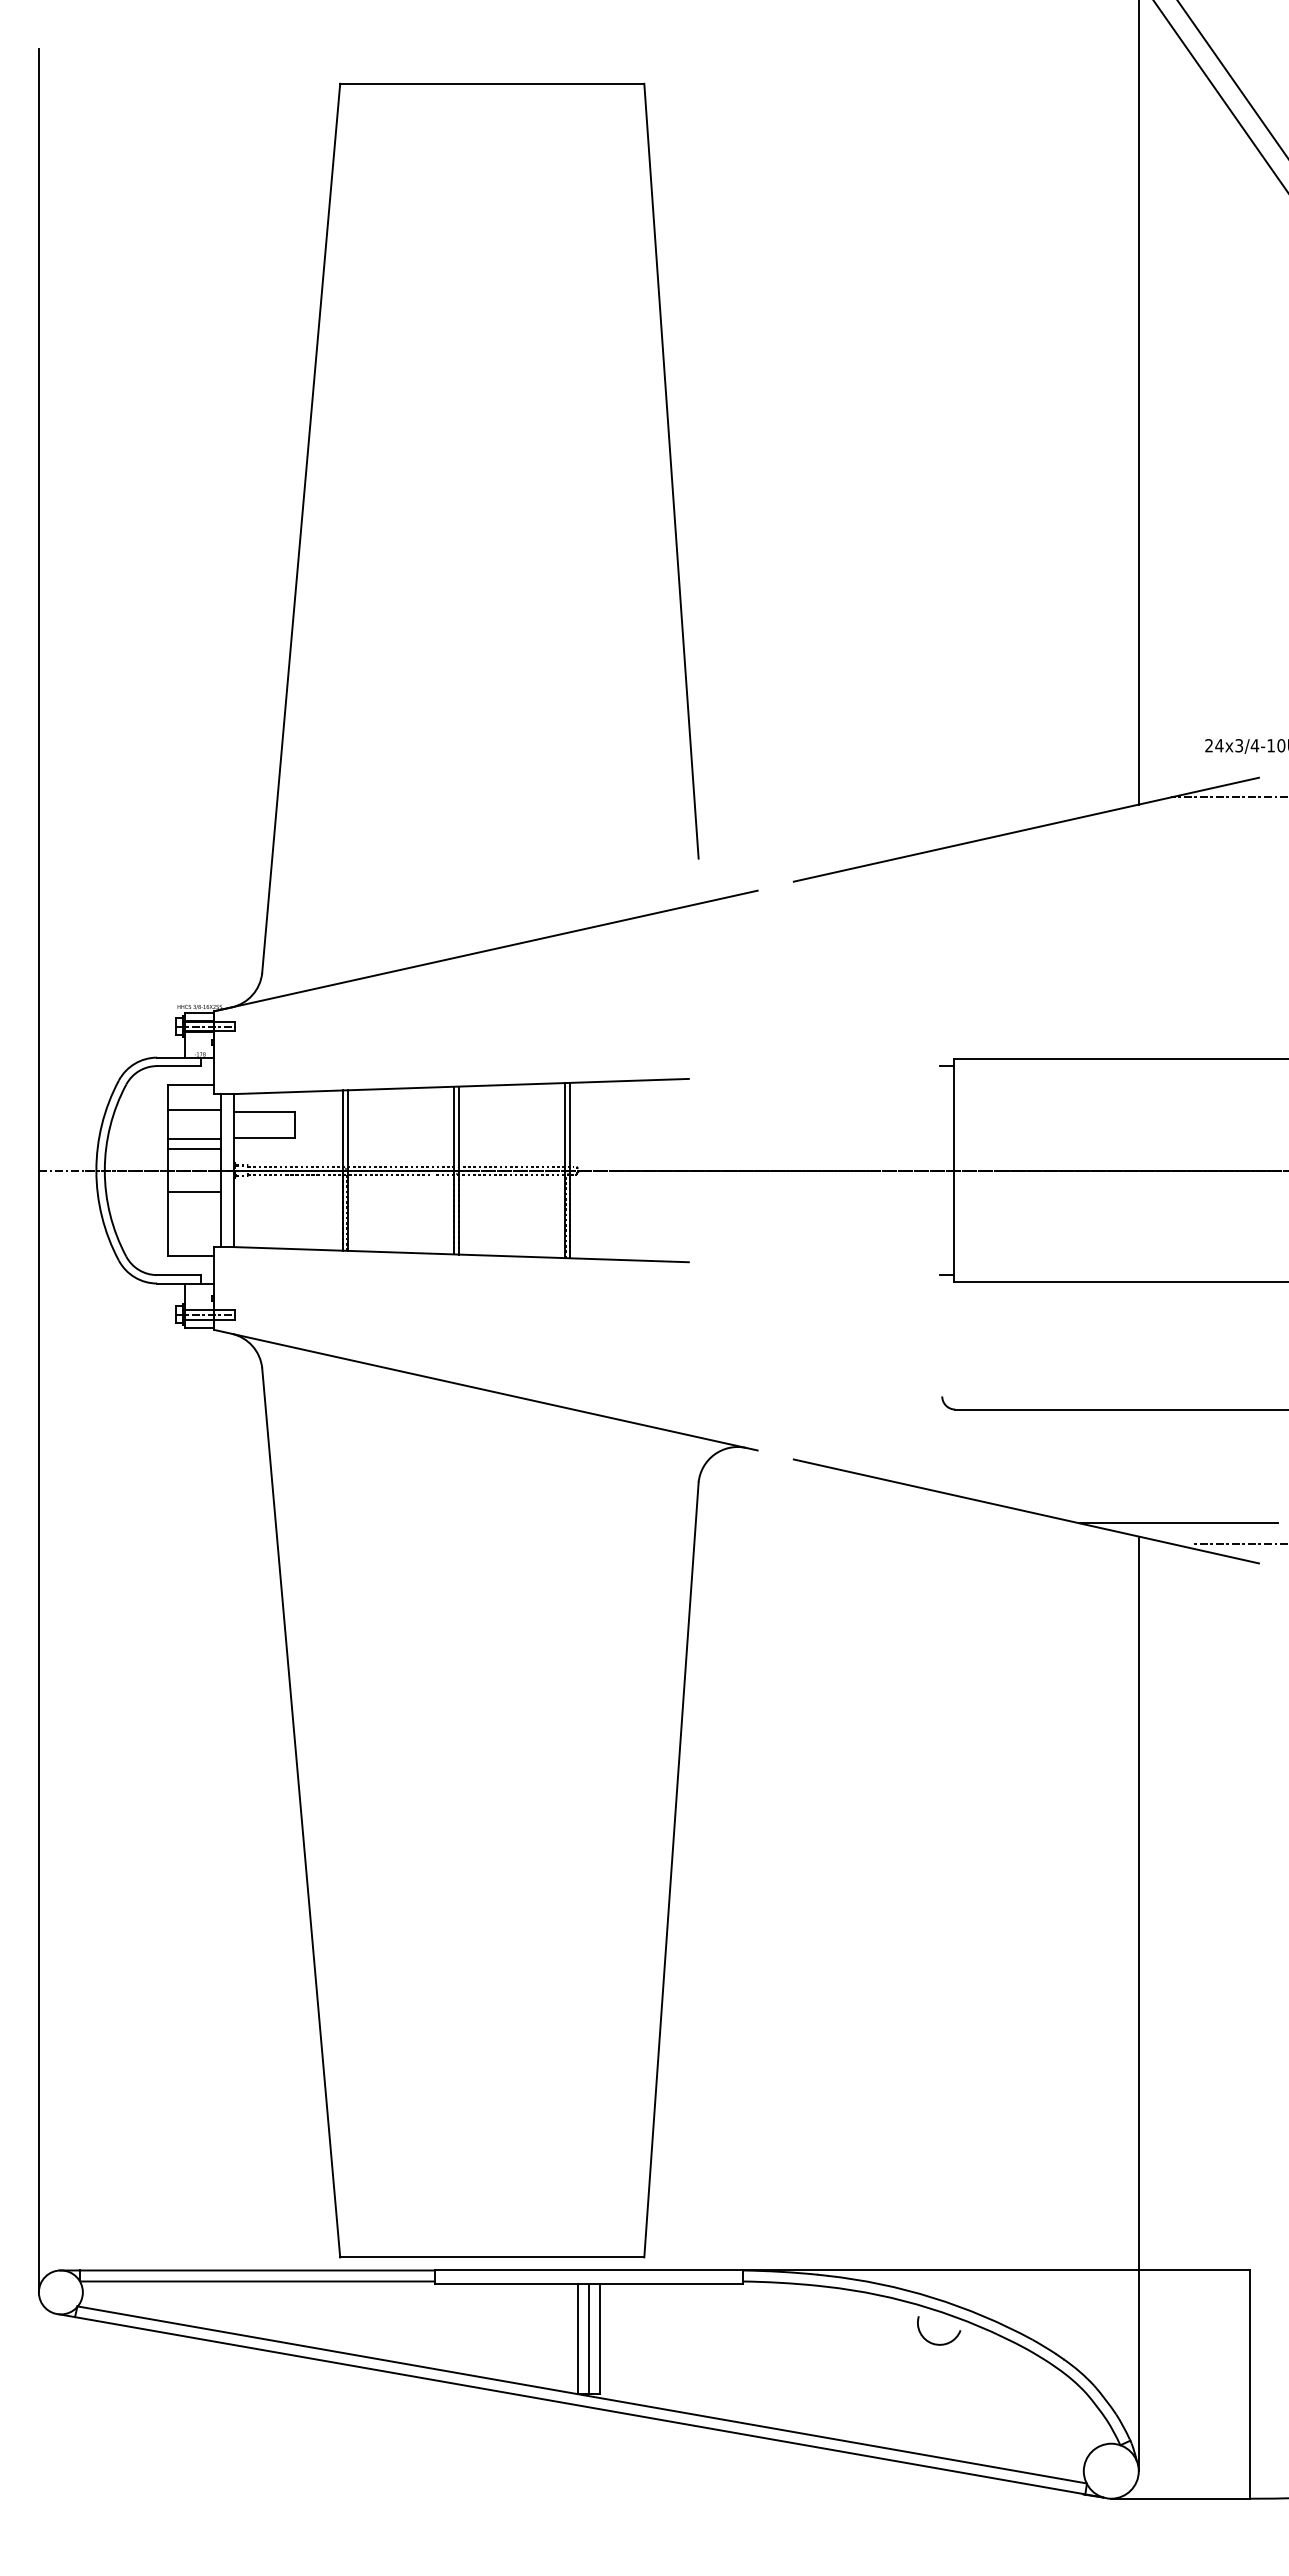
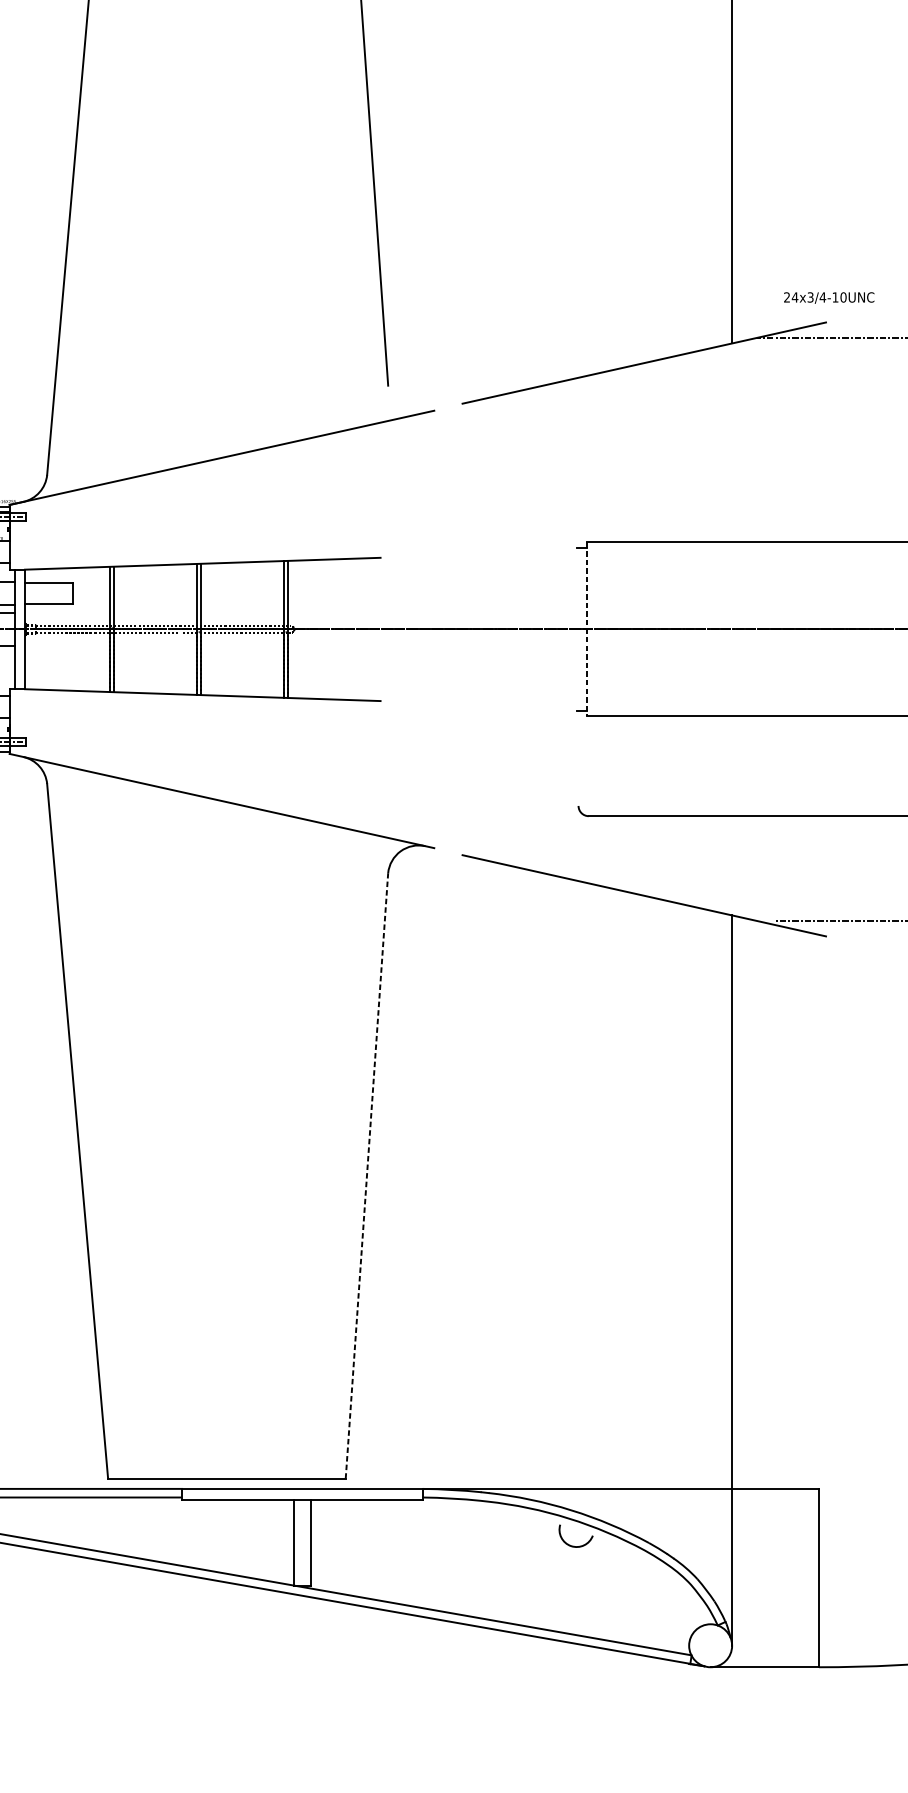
line: (953, 1171) -> (587, 630), solid -> dashed
line: (1178, 1523) -> (763, 905), removed
line: (671, 1869) -> (366, 1175), solid -> dashed
line: (588, 2339) -> (302, 1542), removed

